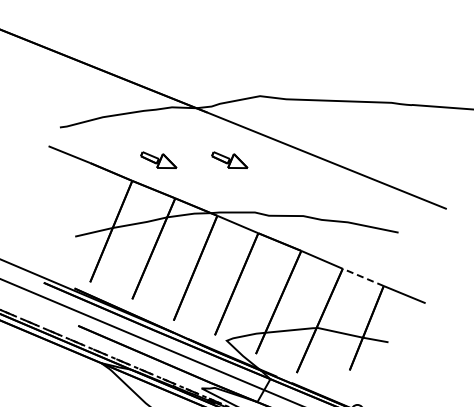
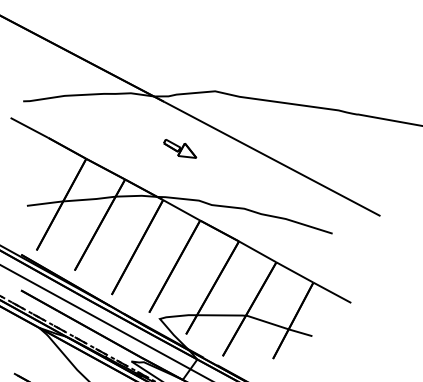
part: (158, 159) -> (113, 141), removed
line: (362, 277) -> (294, 272), dashed -> solid

